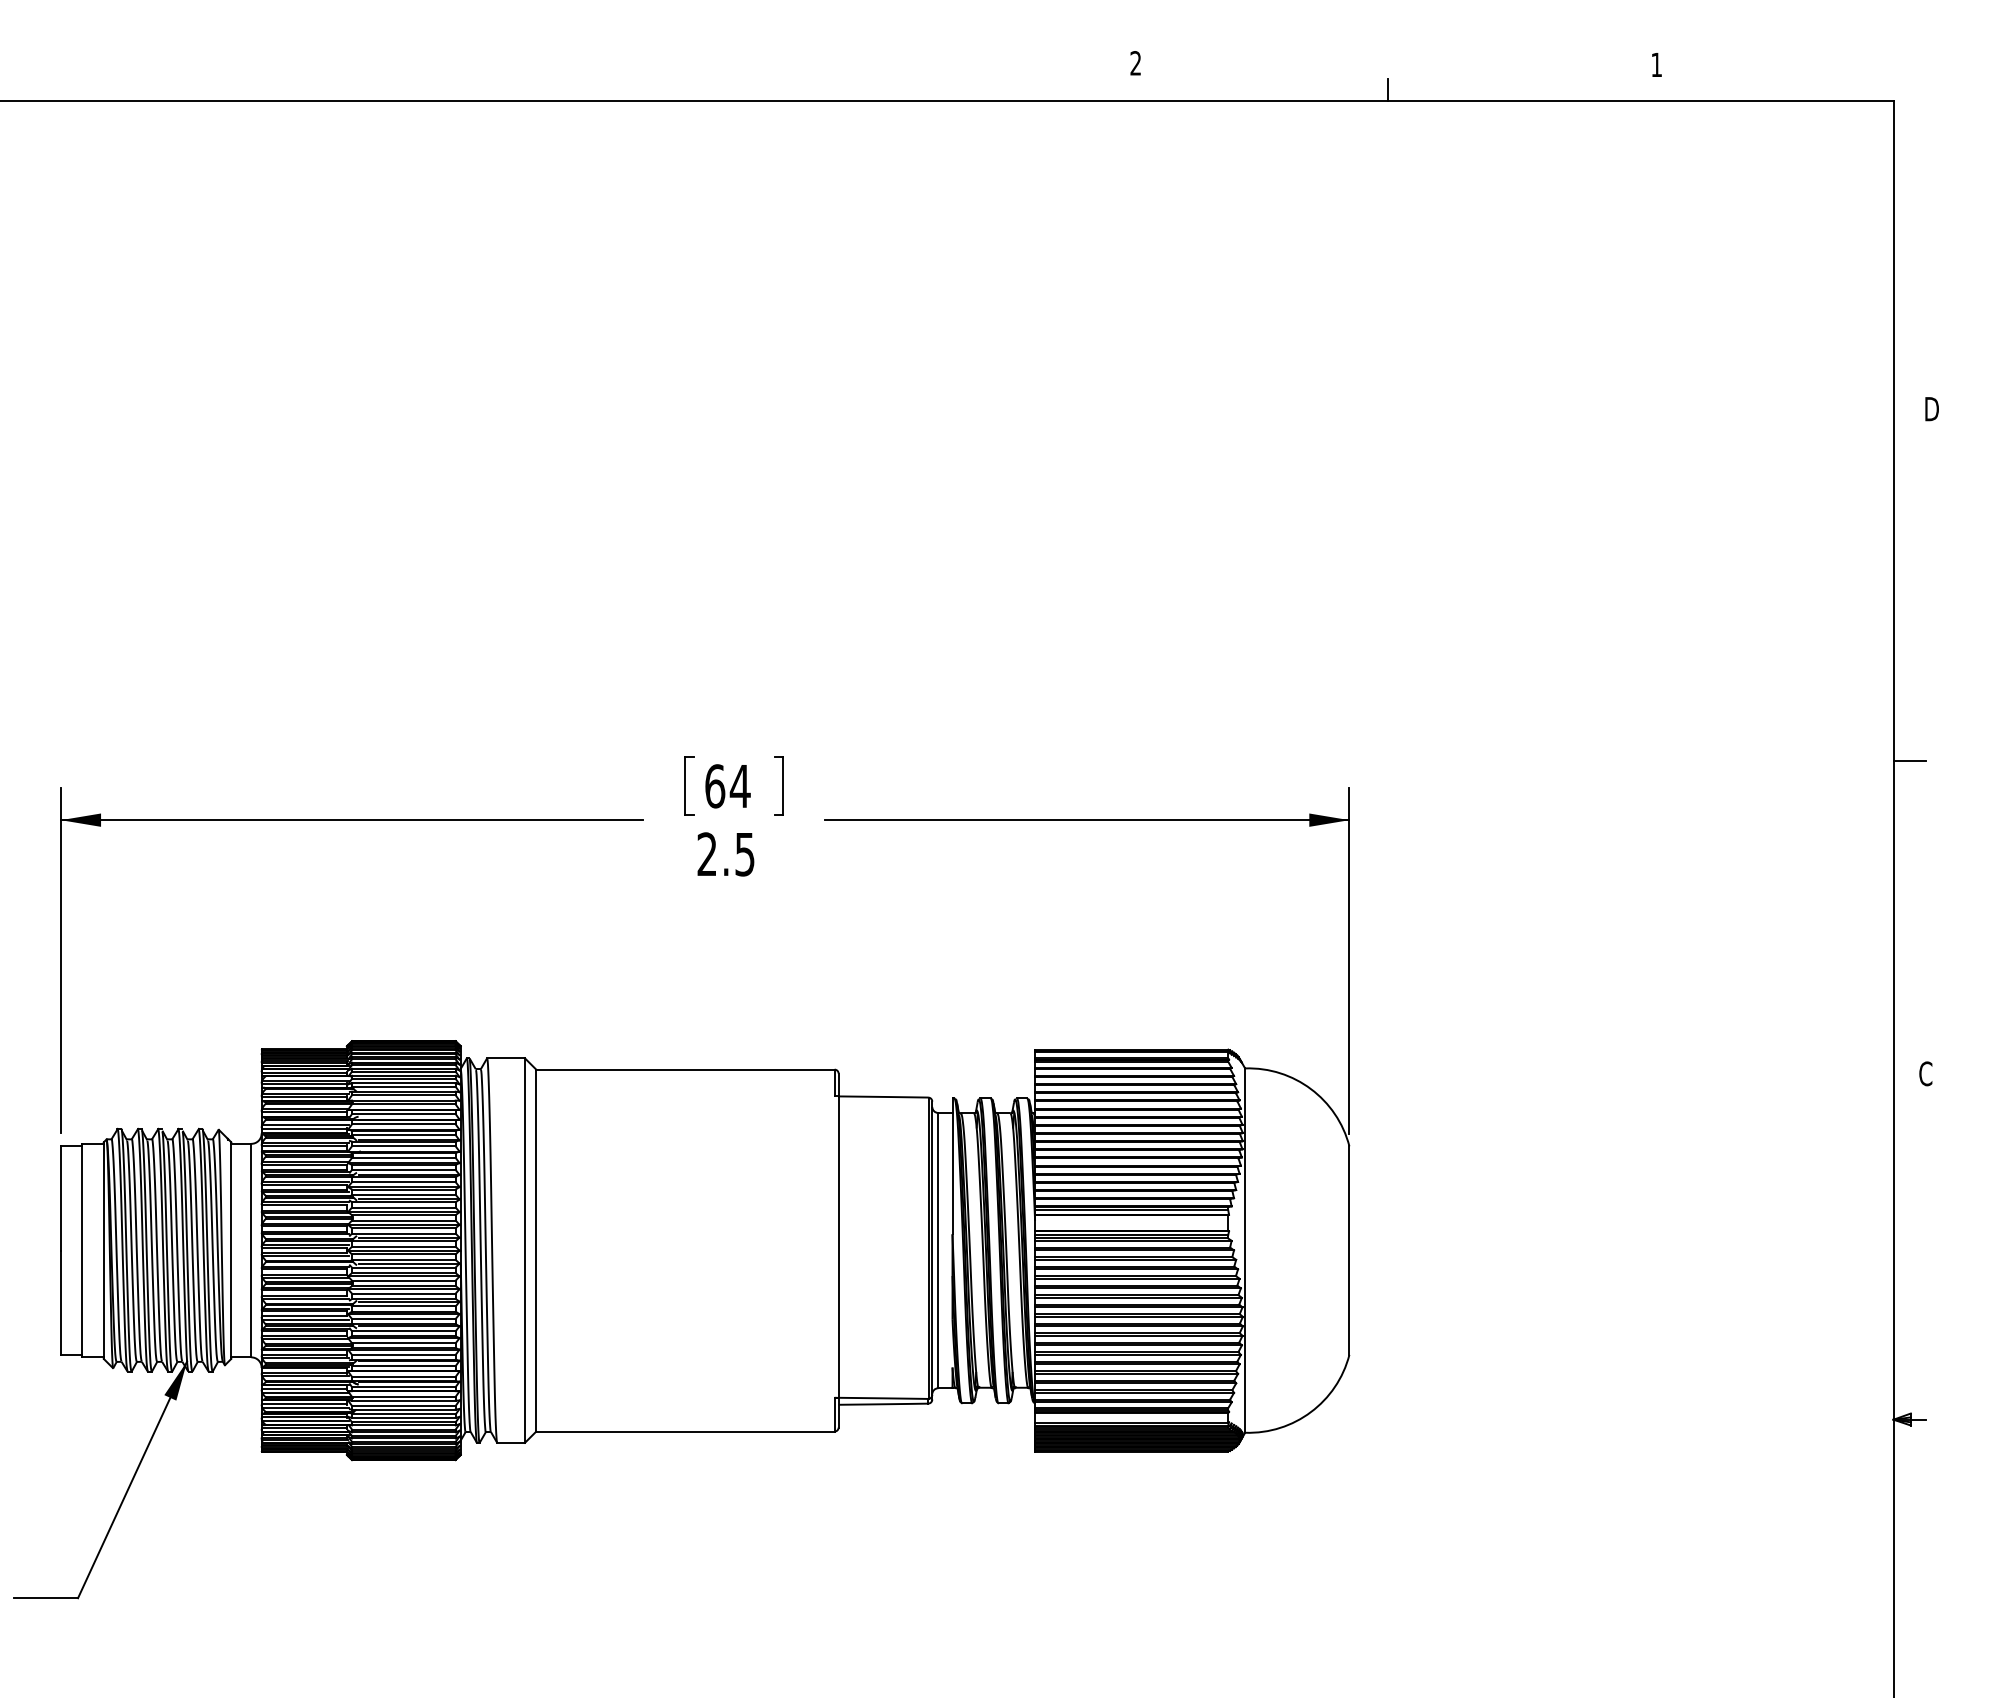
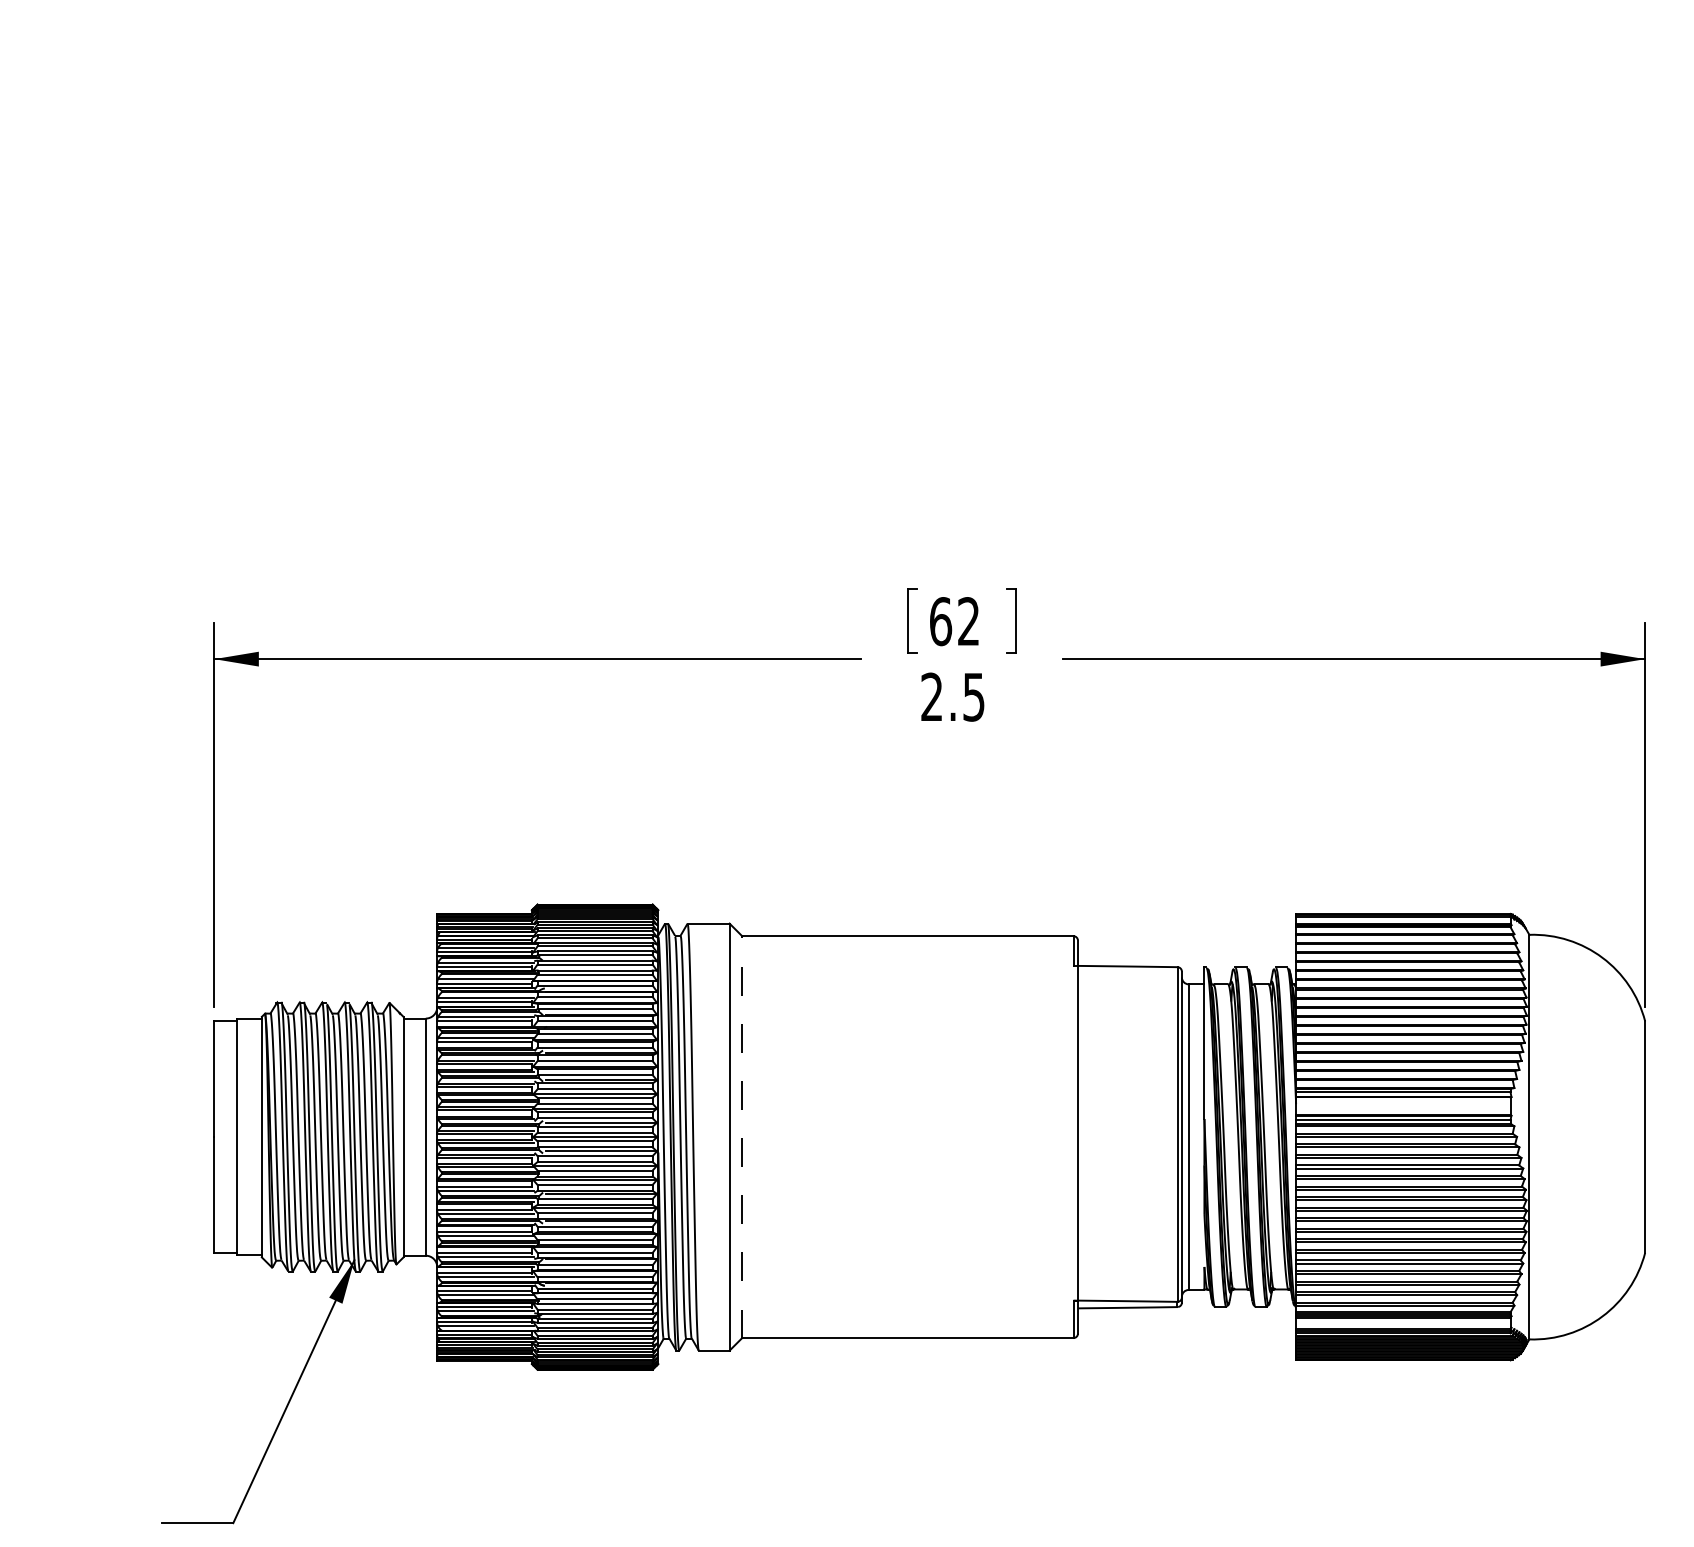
text: (739, 785) -> (967, 620), 64 -> 62
line: (536, 1250) -> (742, 1137), solid -> dashed

